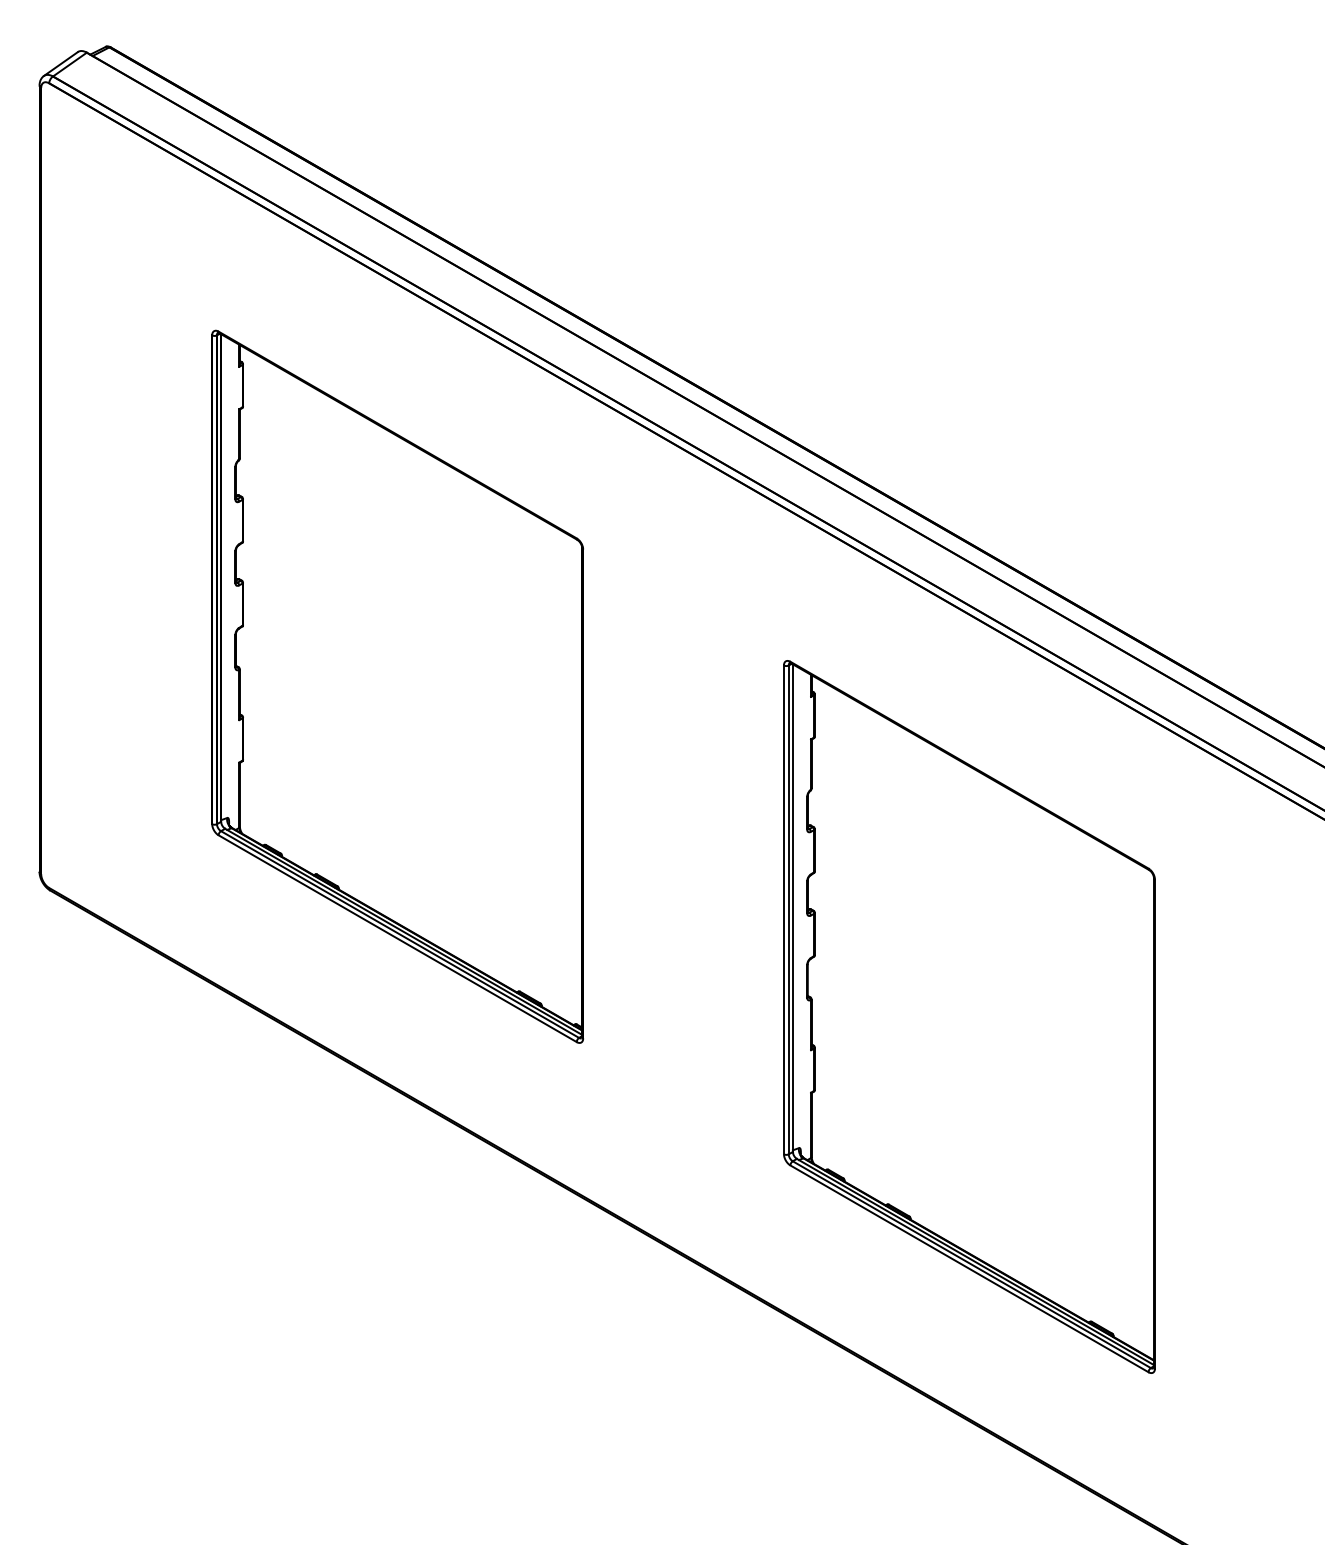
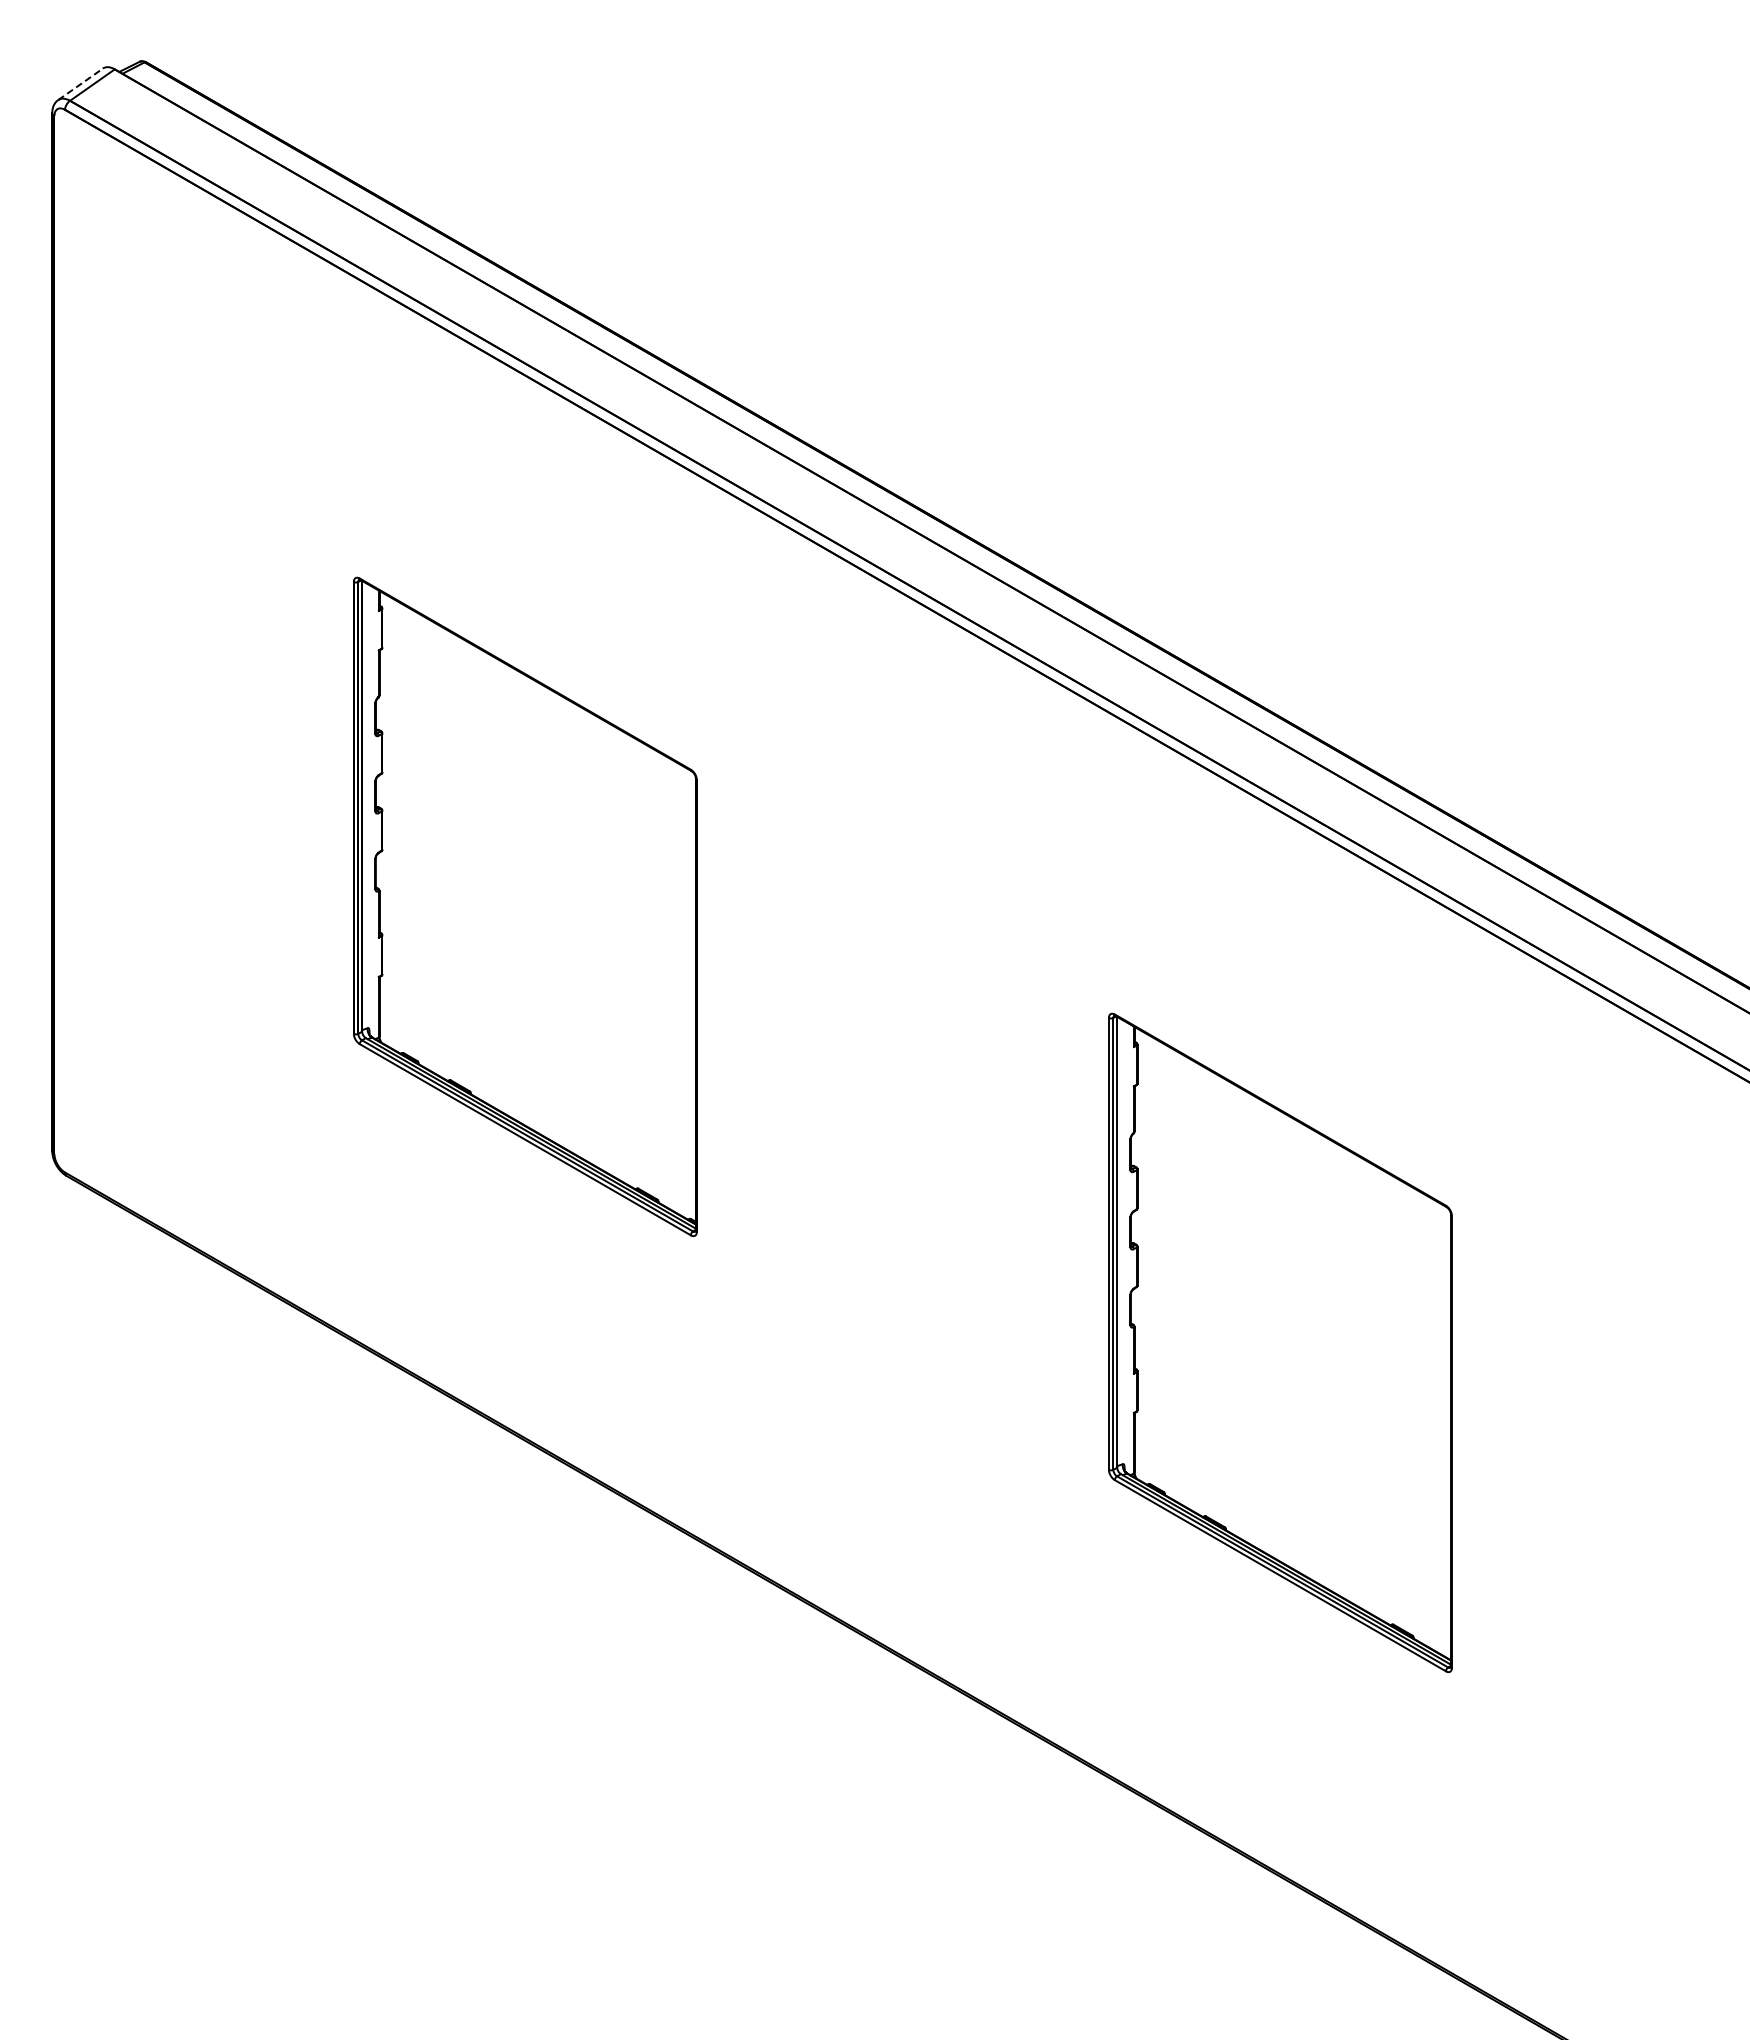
line: (60, 64) -> (80, 84), solid -> dashed
part: (397, 686) -> (525, 906), size x0.7
part: (969, 1016) -> (1280, 1342), size x0.7

